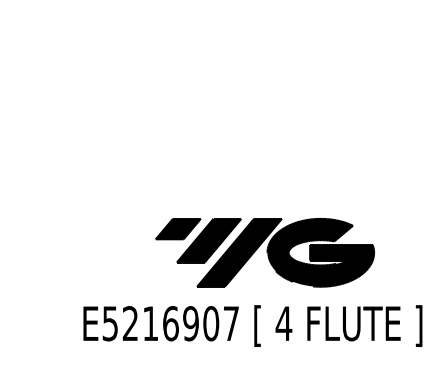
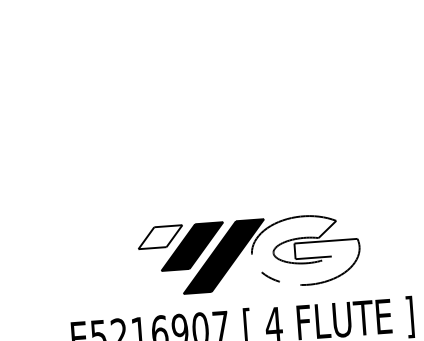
fill: (177, 228) -> (159, 236), removed
fill: (320, 252) -> (305, 250), removed

